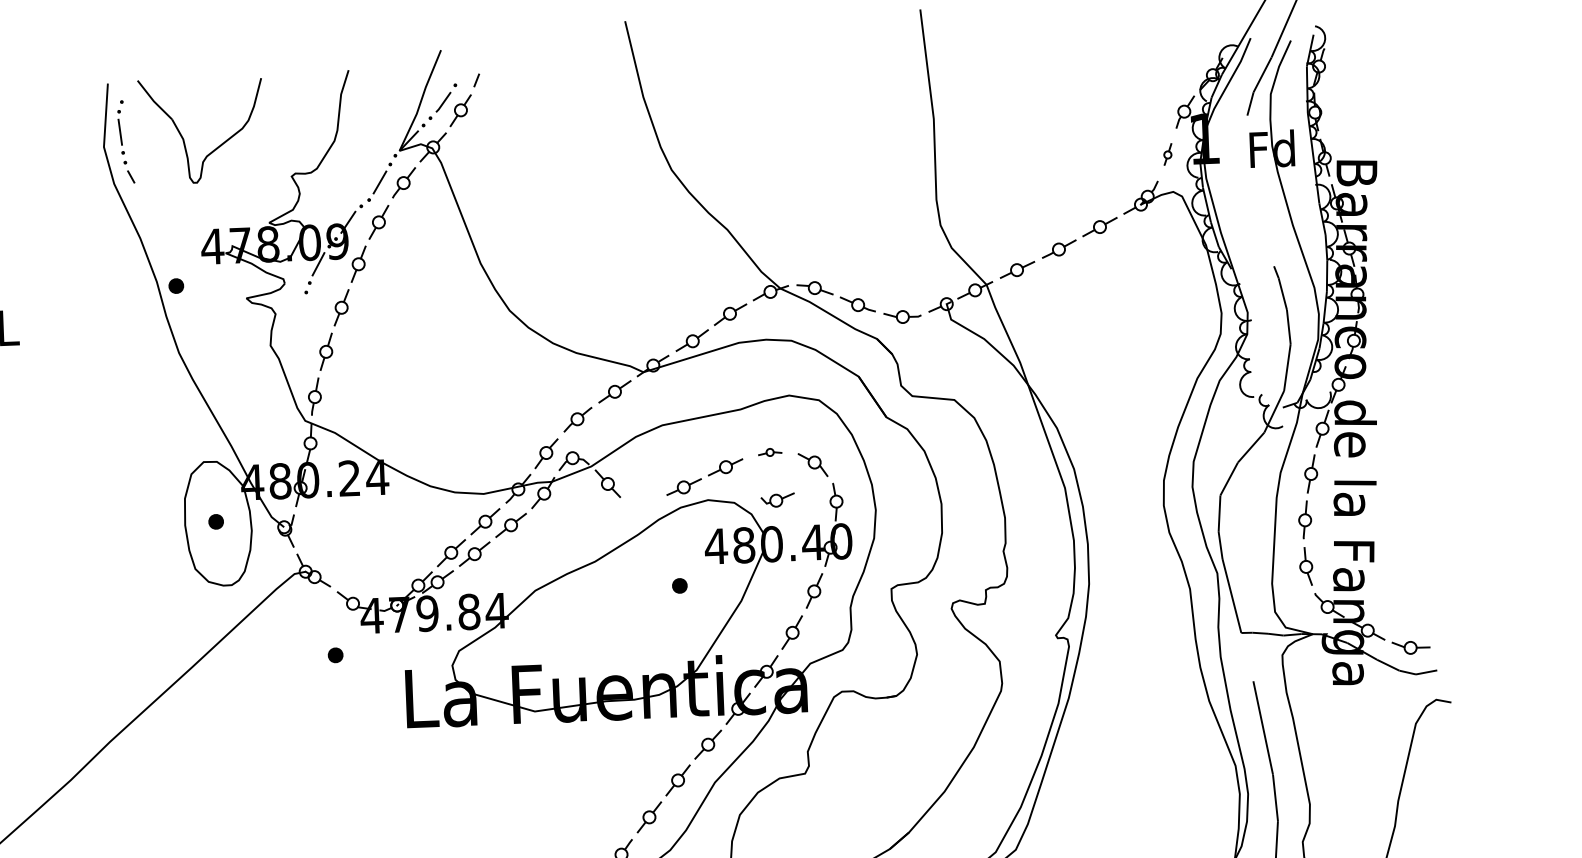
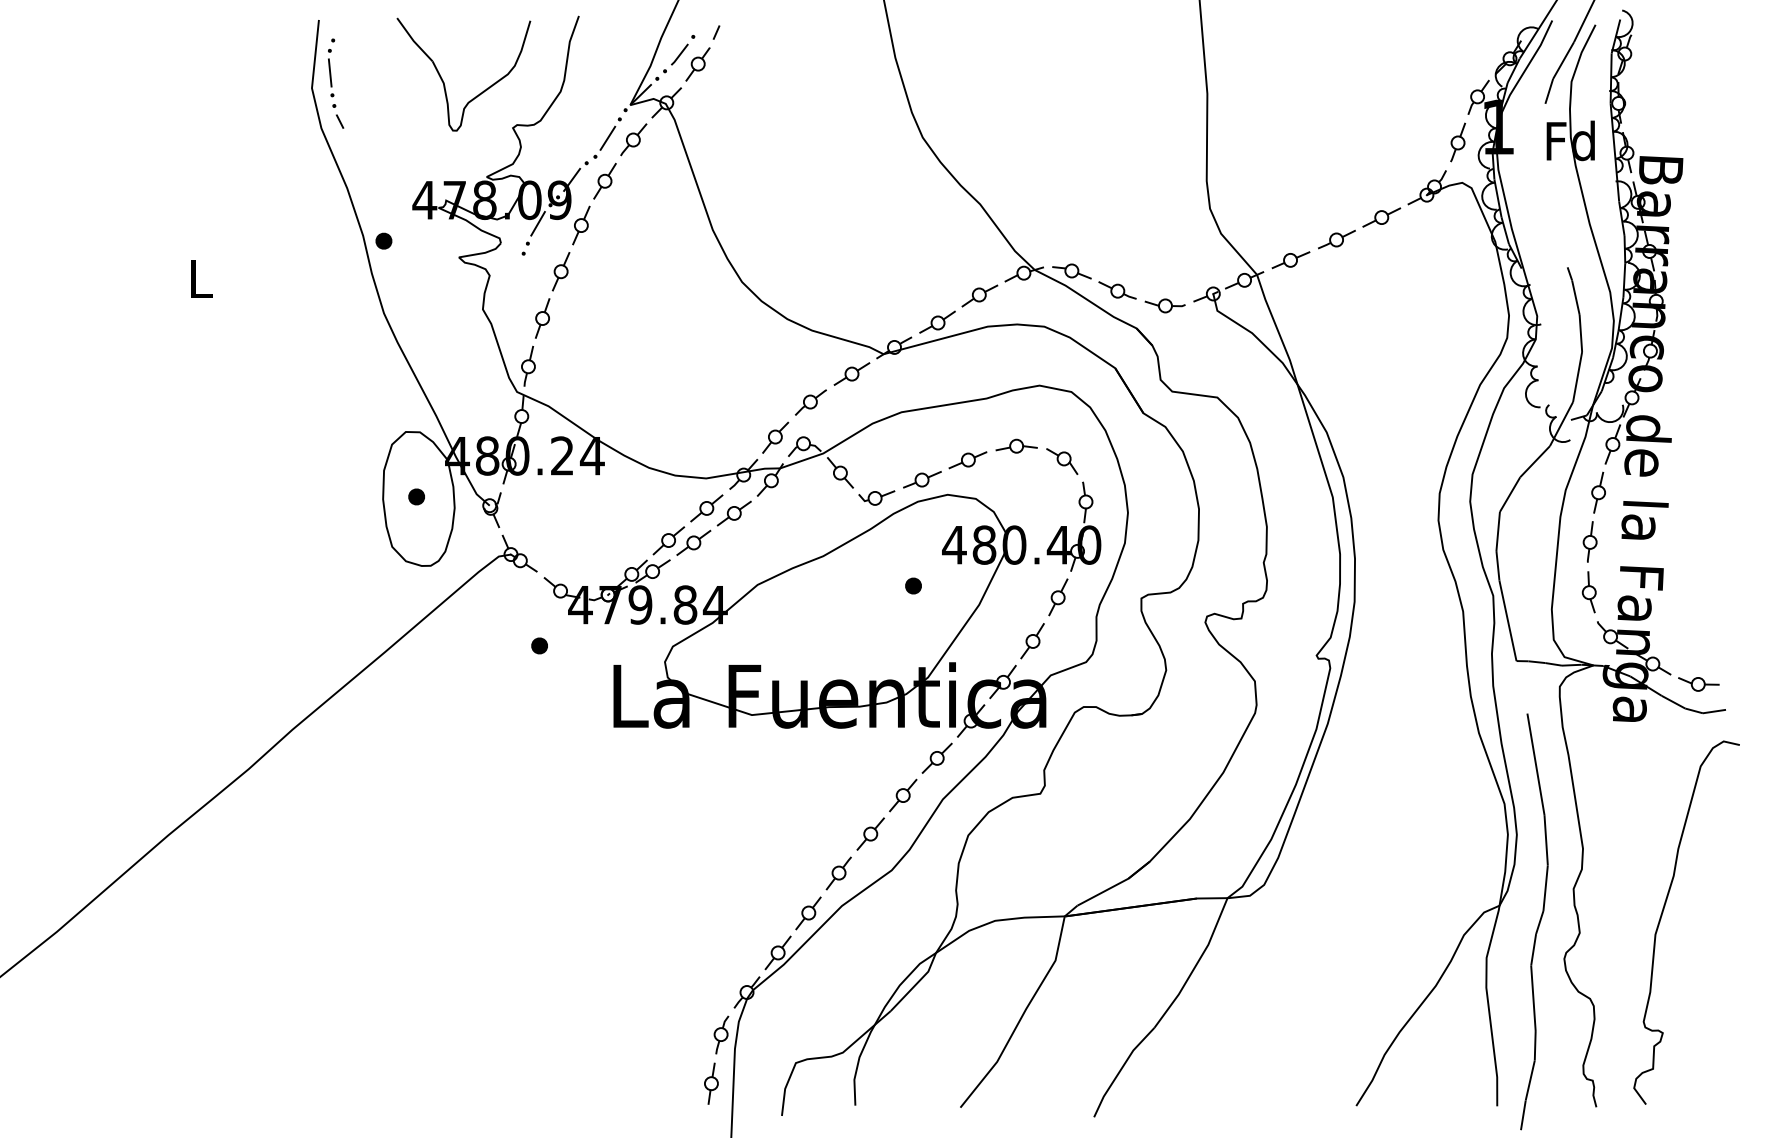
part: (183, 138) -> (444, 82), moved
part: (1167, 154) -> (1457, 142), size x1.67
part: (770, 451) -> (1016, 445), size x1.67
part: (777, 499) -> (876, 497), moved

